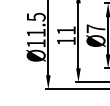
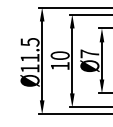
text: (65, 30) -> (59, 55), 11 -> 10

